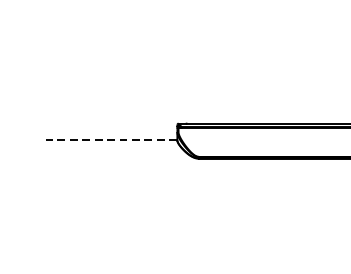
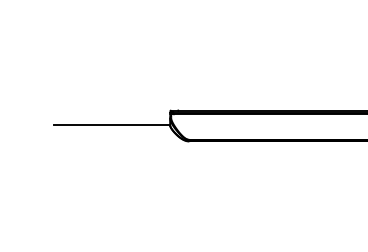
line: (110, 139) -> (111, 124), dashed -> solid

